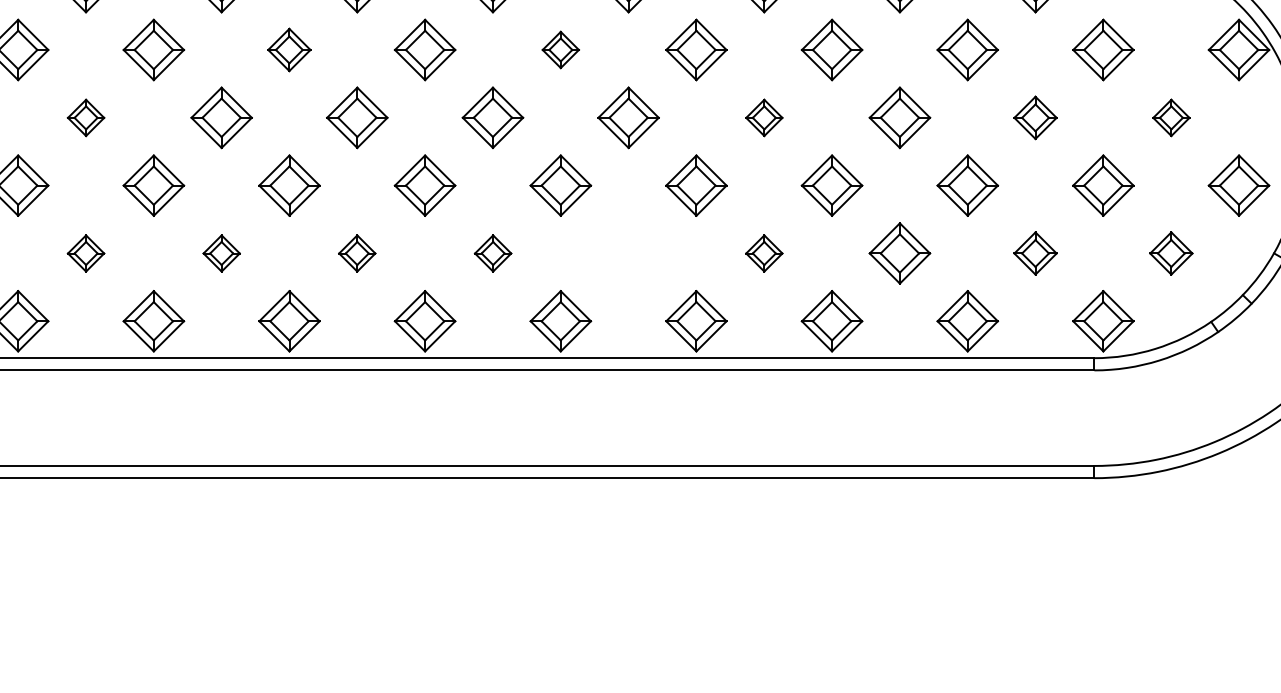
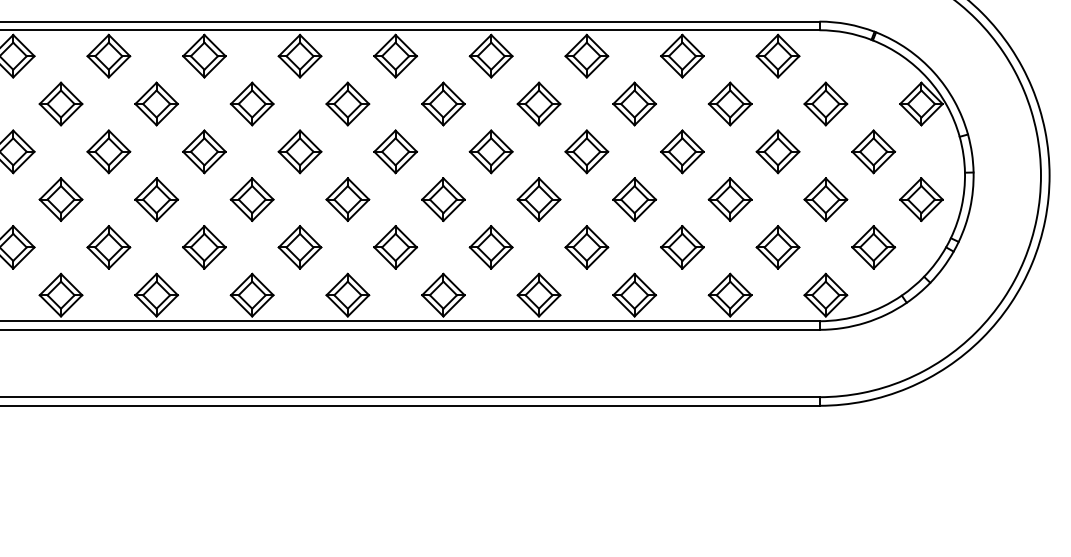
part: (288, 49) -> (251, 103), size x1.43
part: (560, 49) -> (443, 103), size x1.67
part: (85, 117) -> (108, 151), size x1.67
part: (763, 117) -> (586, 151), size x1.67
part: (1034, 117) -> (777, 151), size x1.43
part: (1170, 117) -> (873, 151), size x1.67
part: (85, 253) -> (108, 247), size x1.67
part: (221, 253) -> (204, 247), size x1.67
part: (356, 253) -> (299, 247), size x1.67
part: (492, 253) -> (395, 247), size x1.67
part: (627, 253) -> (490, 247), added
part: (763, 253) -> (586, 247), size x1.67
part: (1034, 253) -> (777, 247), size x1.43
part: (1170, 253) -> (873, 247), size x1.43

